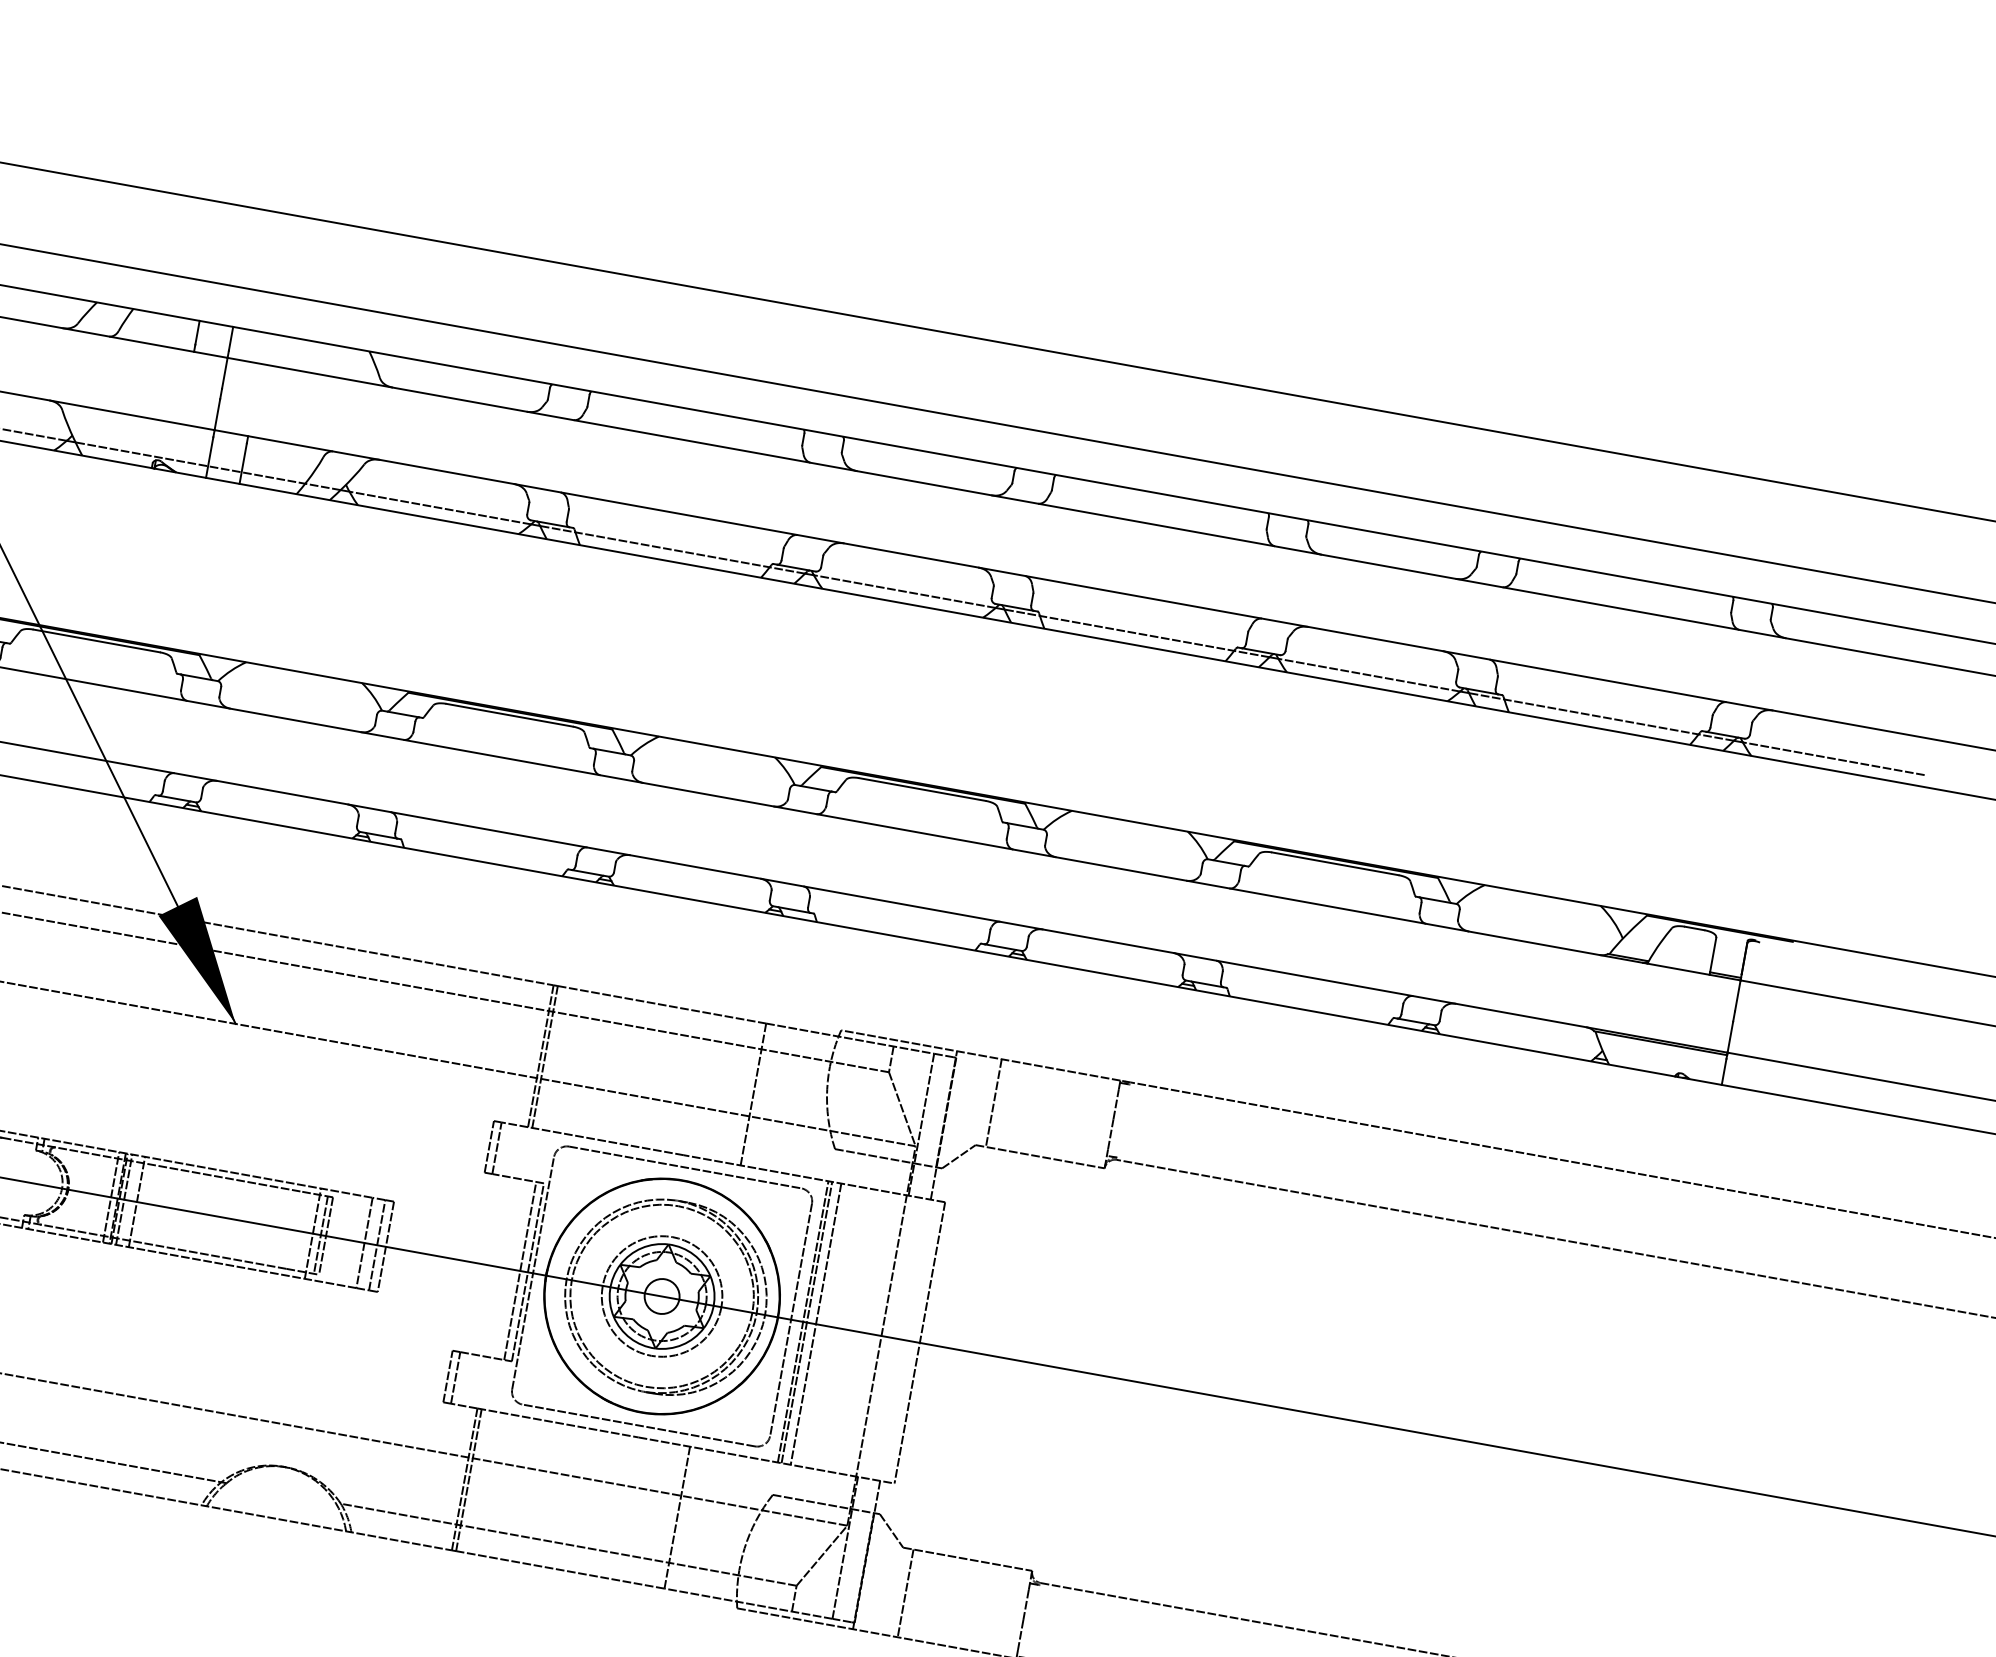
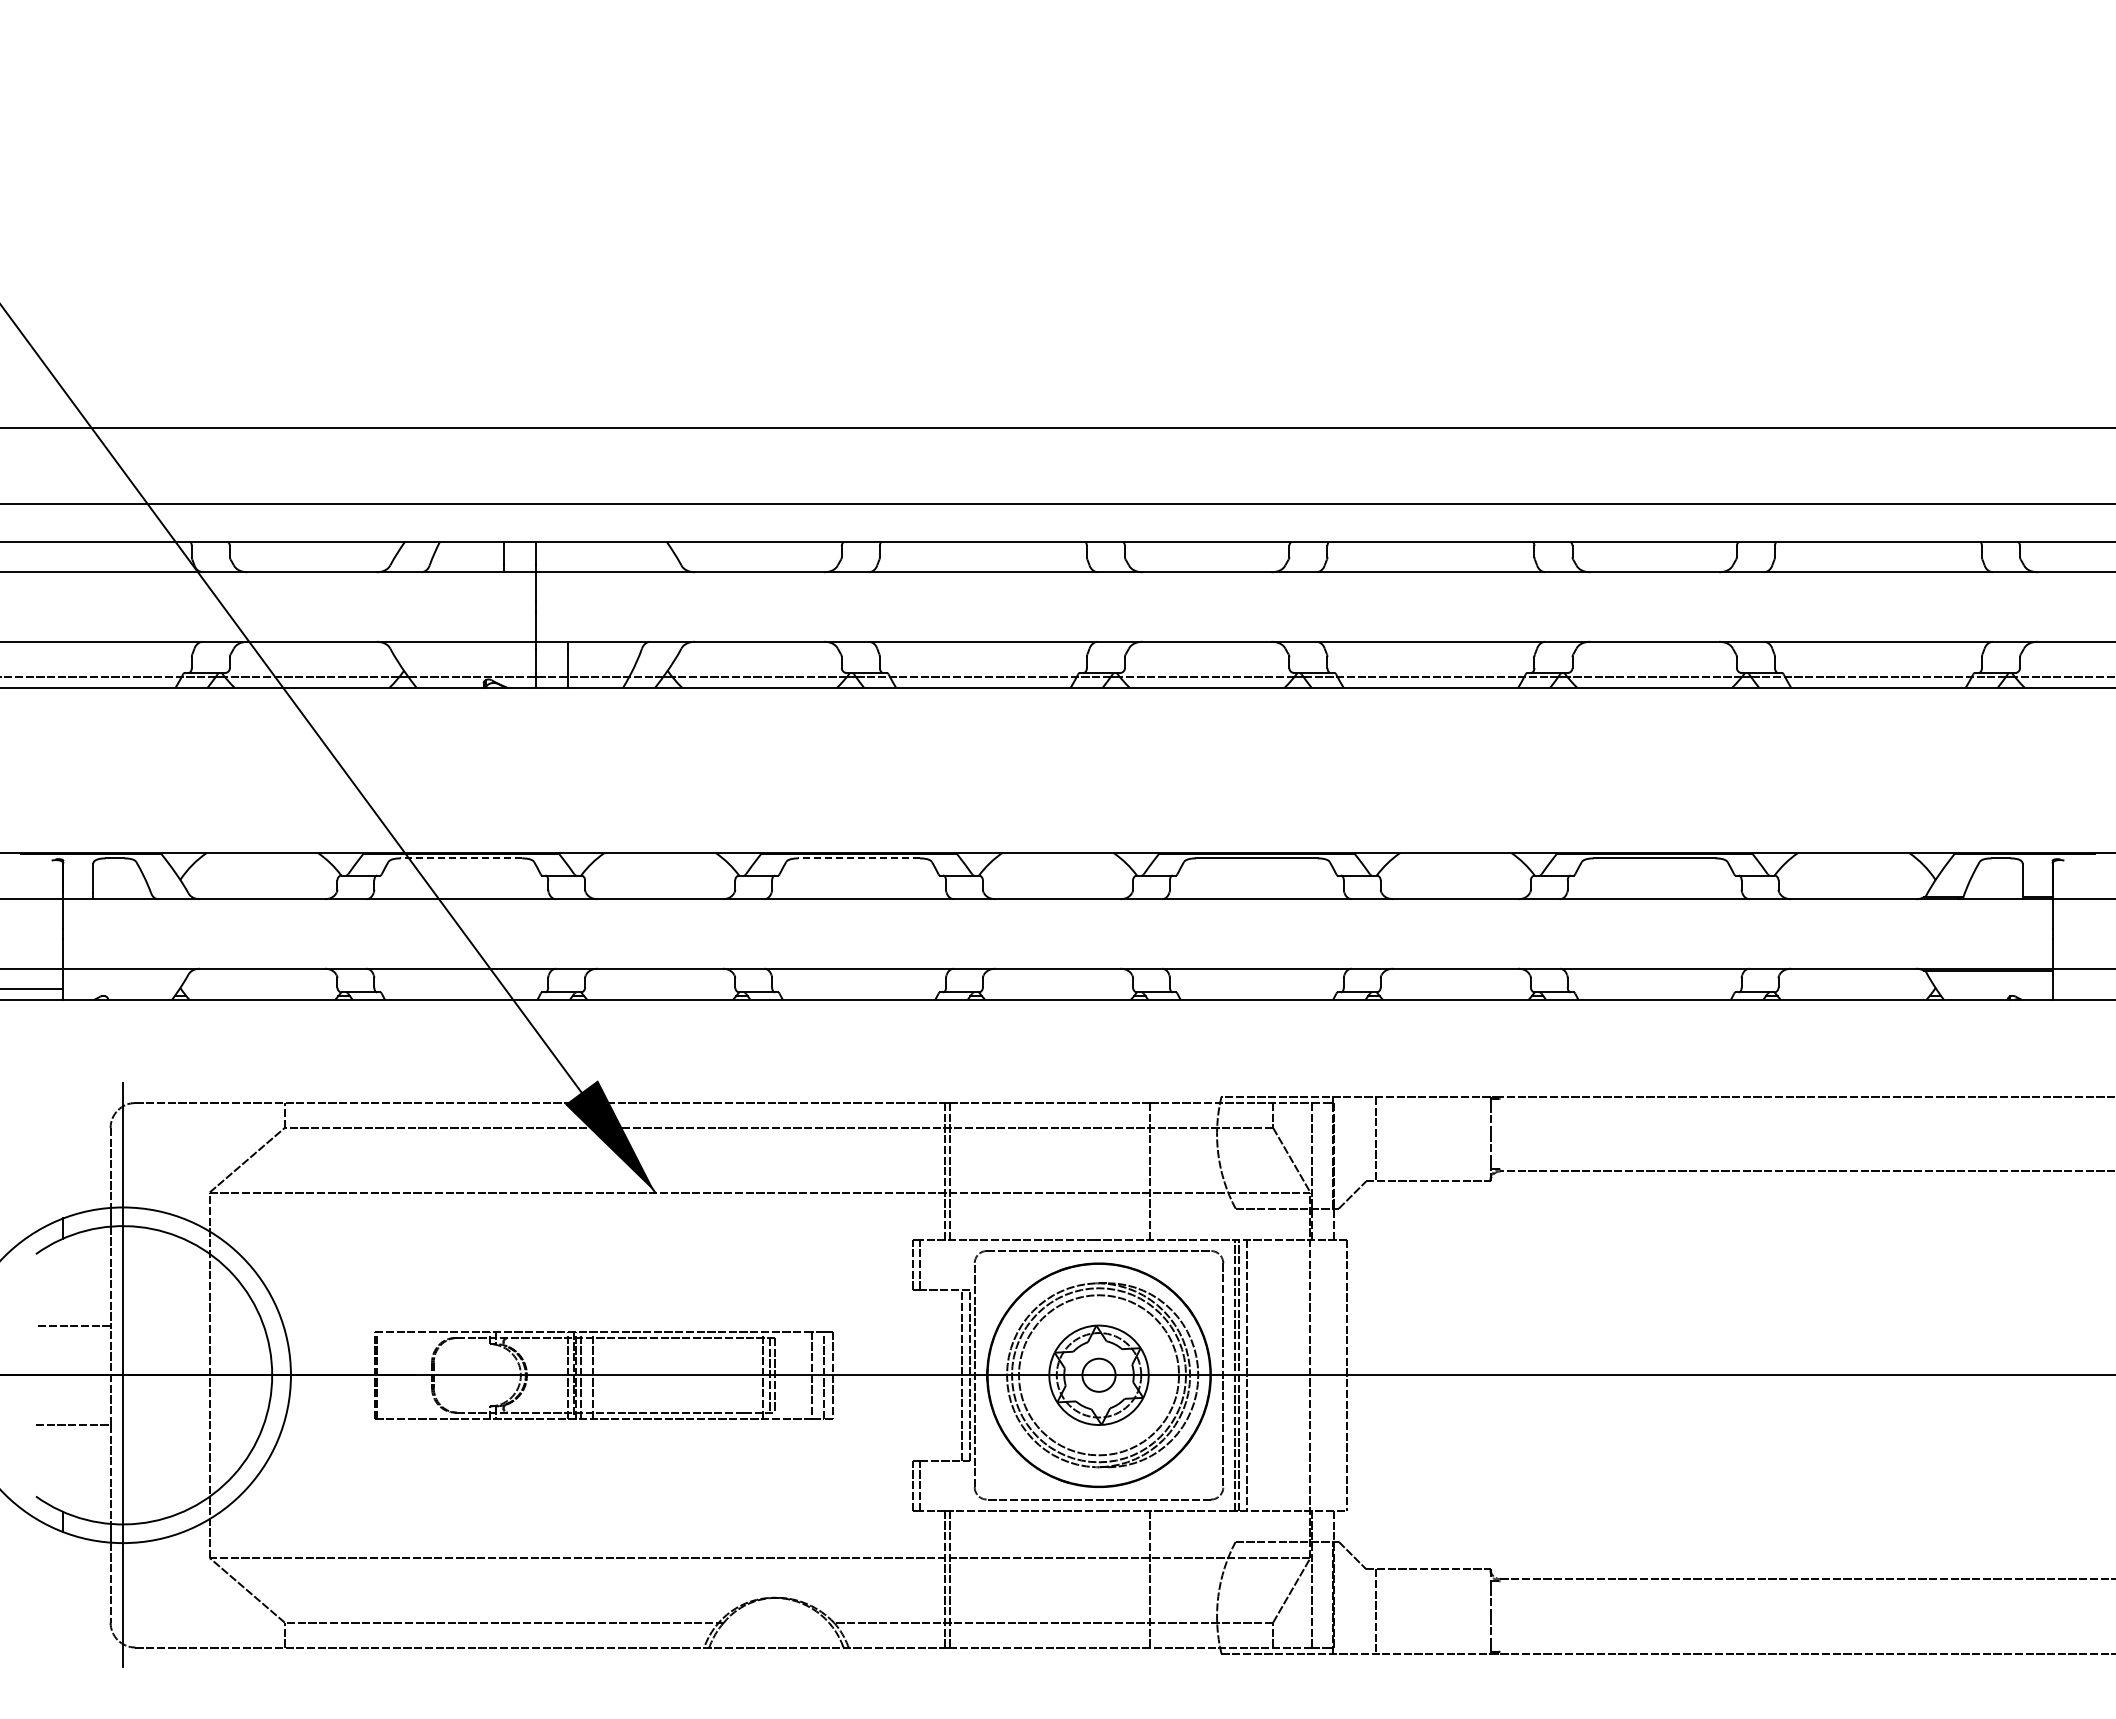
line: (96, 641) -> (461, 858), solid -> dashed
line: (510, 715) -> (859, 858), solid -> dashed
circle: (661, 1296) -> (1098, 1375), size x1.4

